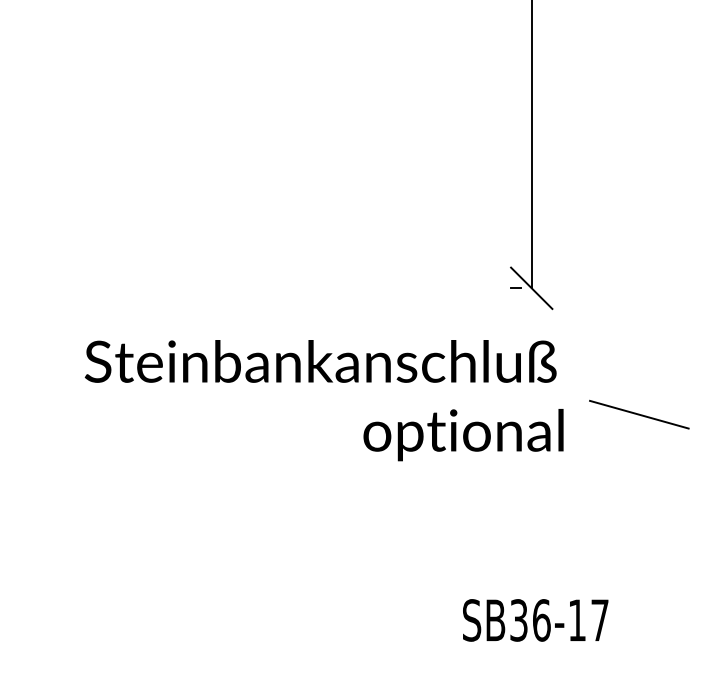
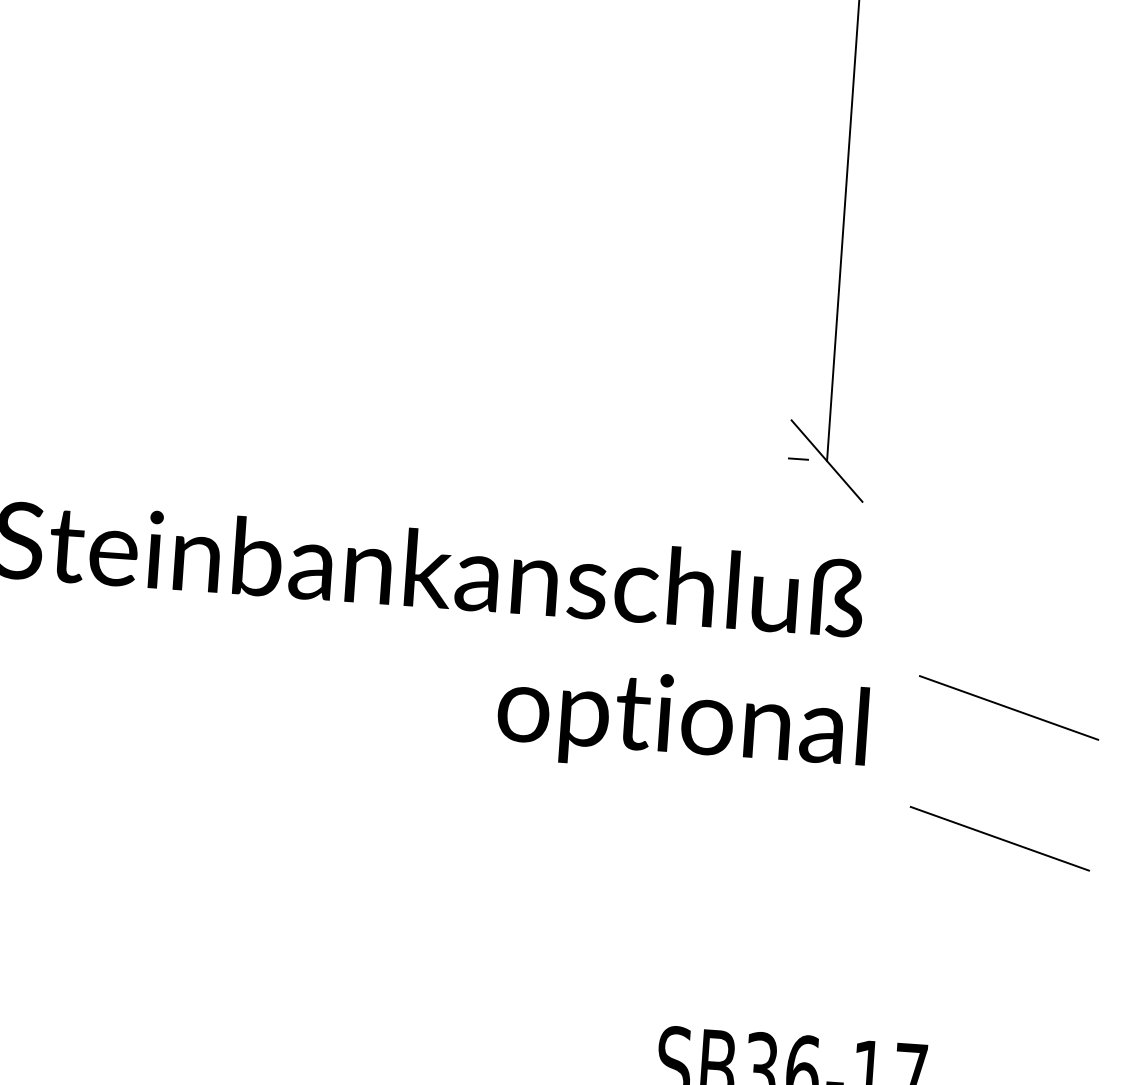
line: (639, 485) -> (1000, 838), added

